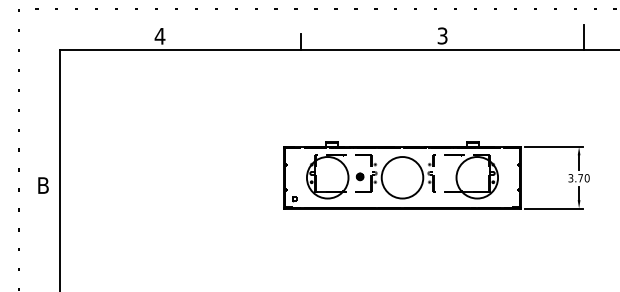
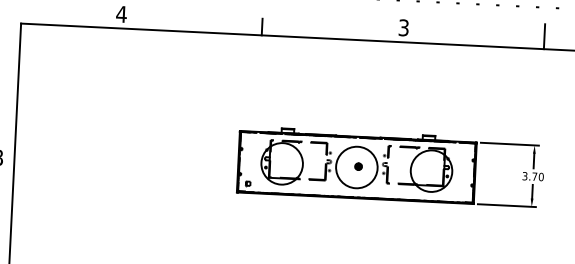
part: (359, 176) -> (357, 166), moved

